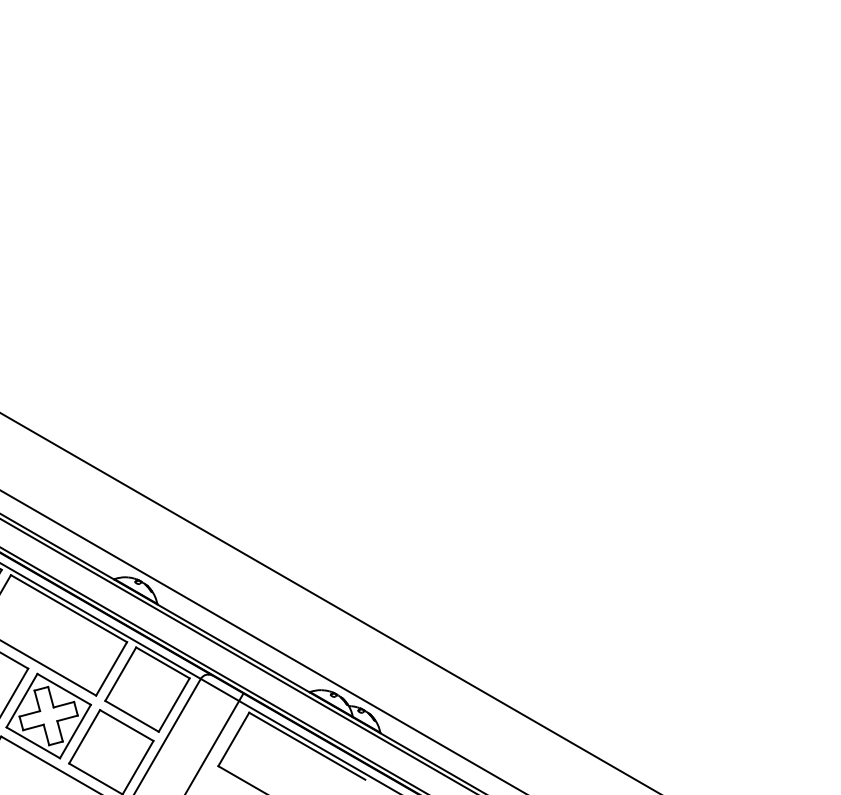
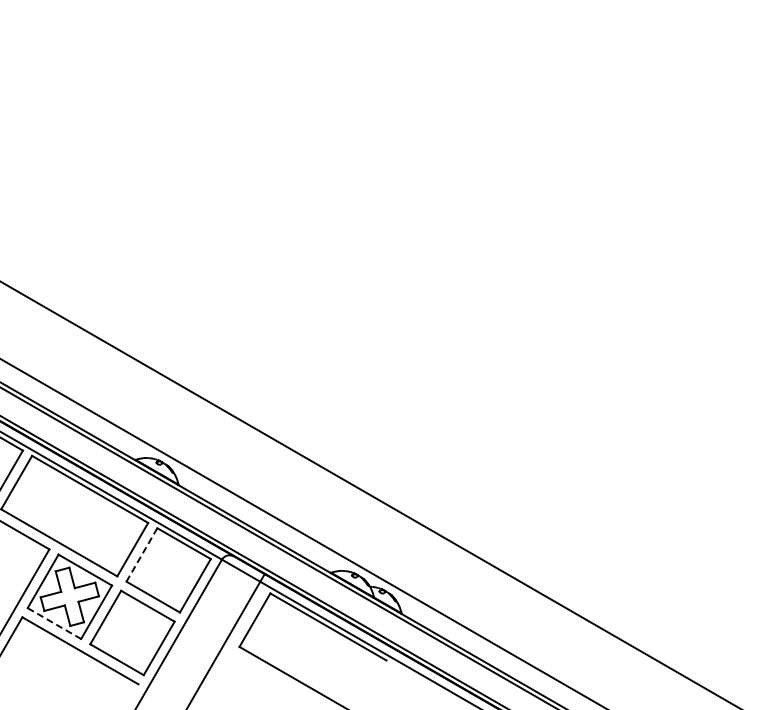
line: (120, 674) -> (141, 555), solid -> dashed
line: (33, 742) -> (54, 623), solid -> dashed

